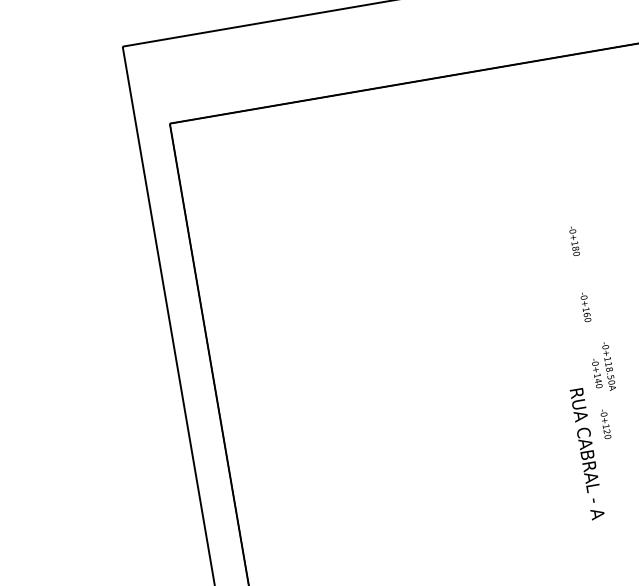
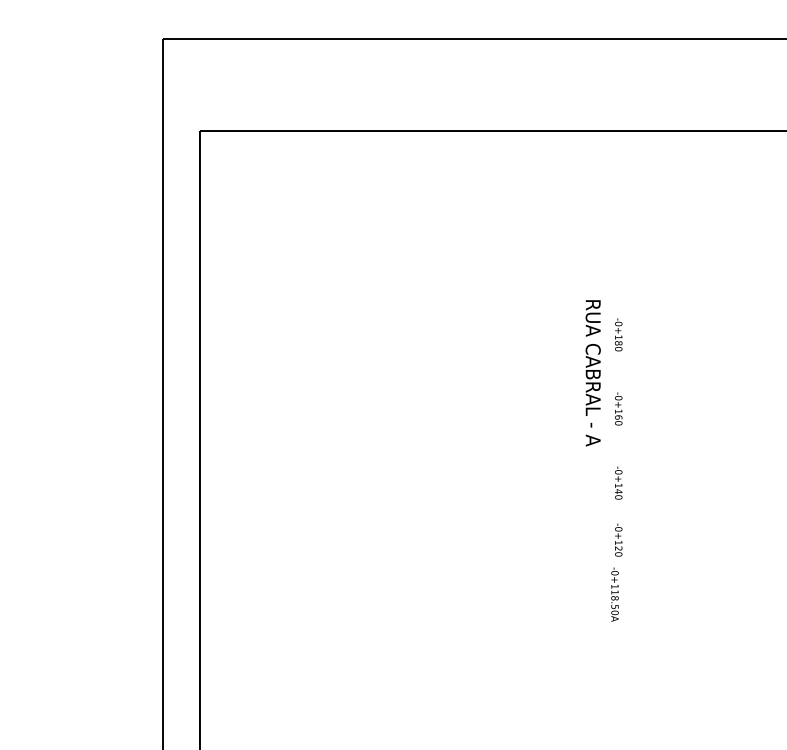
text: (608, 366) -> (614, 594), moved
text: (586, 454) -> (592, 373), moved

